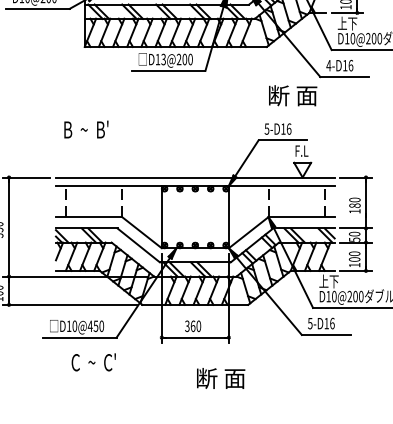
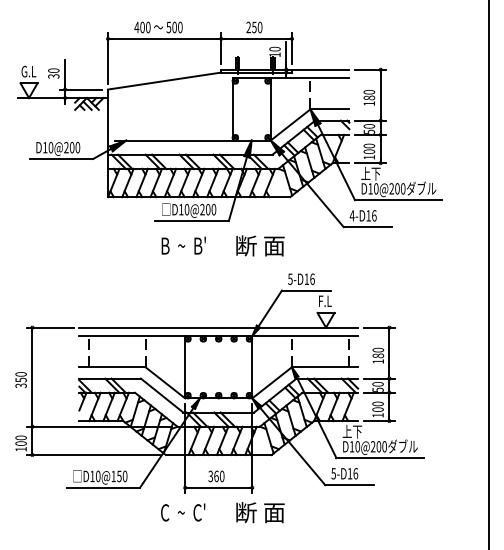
text: (163, 59) -> (186, 209), D13@200 -> D10@200
text: (293, 95) -> (260, 245), moved
text: (86, 129) -> (183, 245), moved
text: (90, 326) -> (113, 476), D10@450 -> D10@150
text: (94, 362) -> (183, 512), moved
text: (221, 378) -> (260, 512), moved

